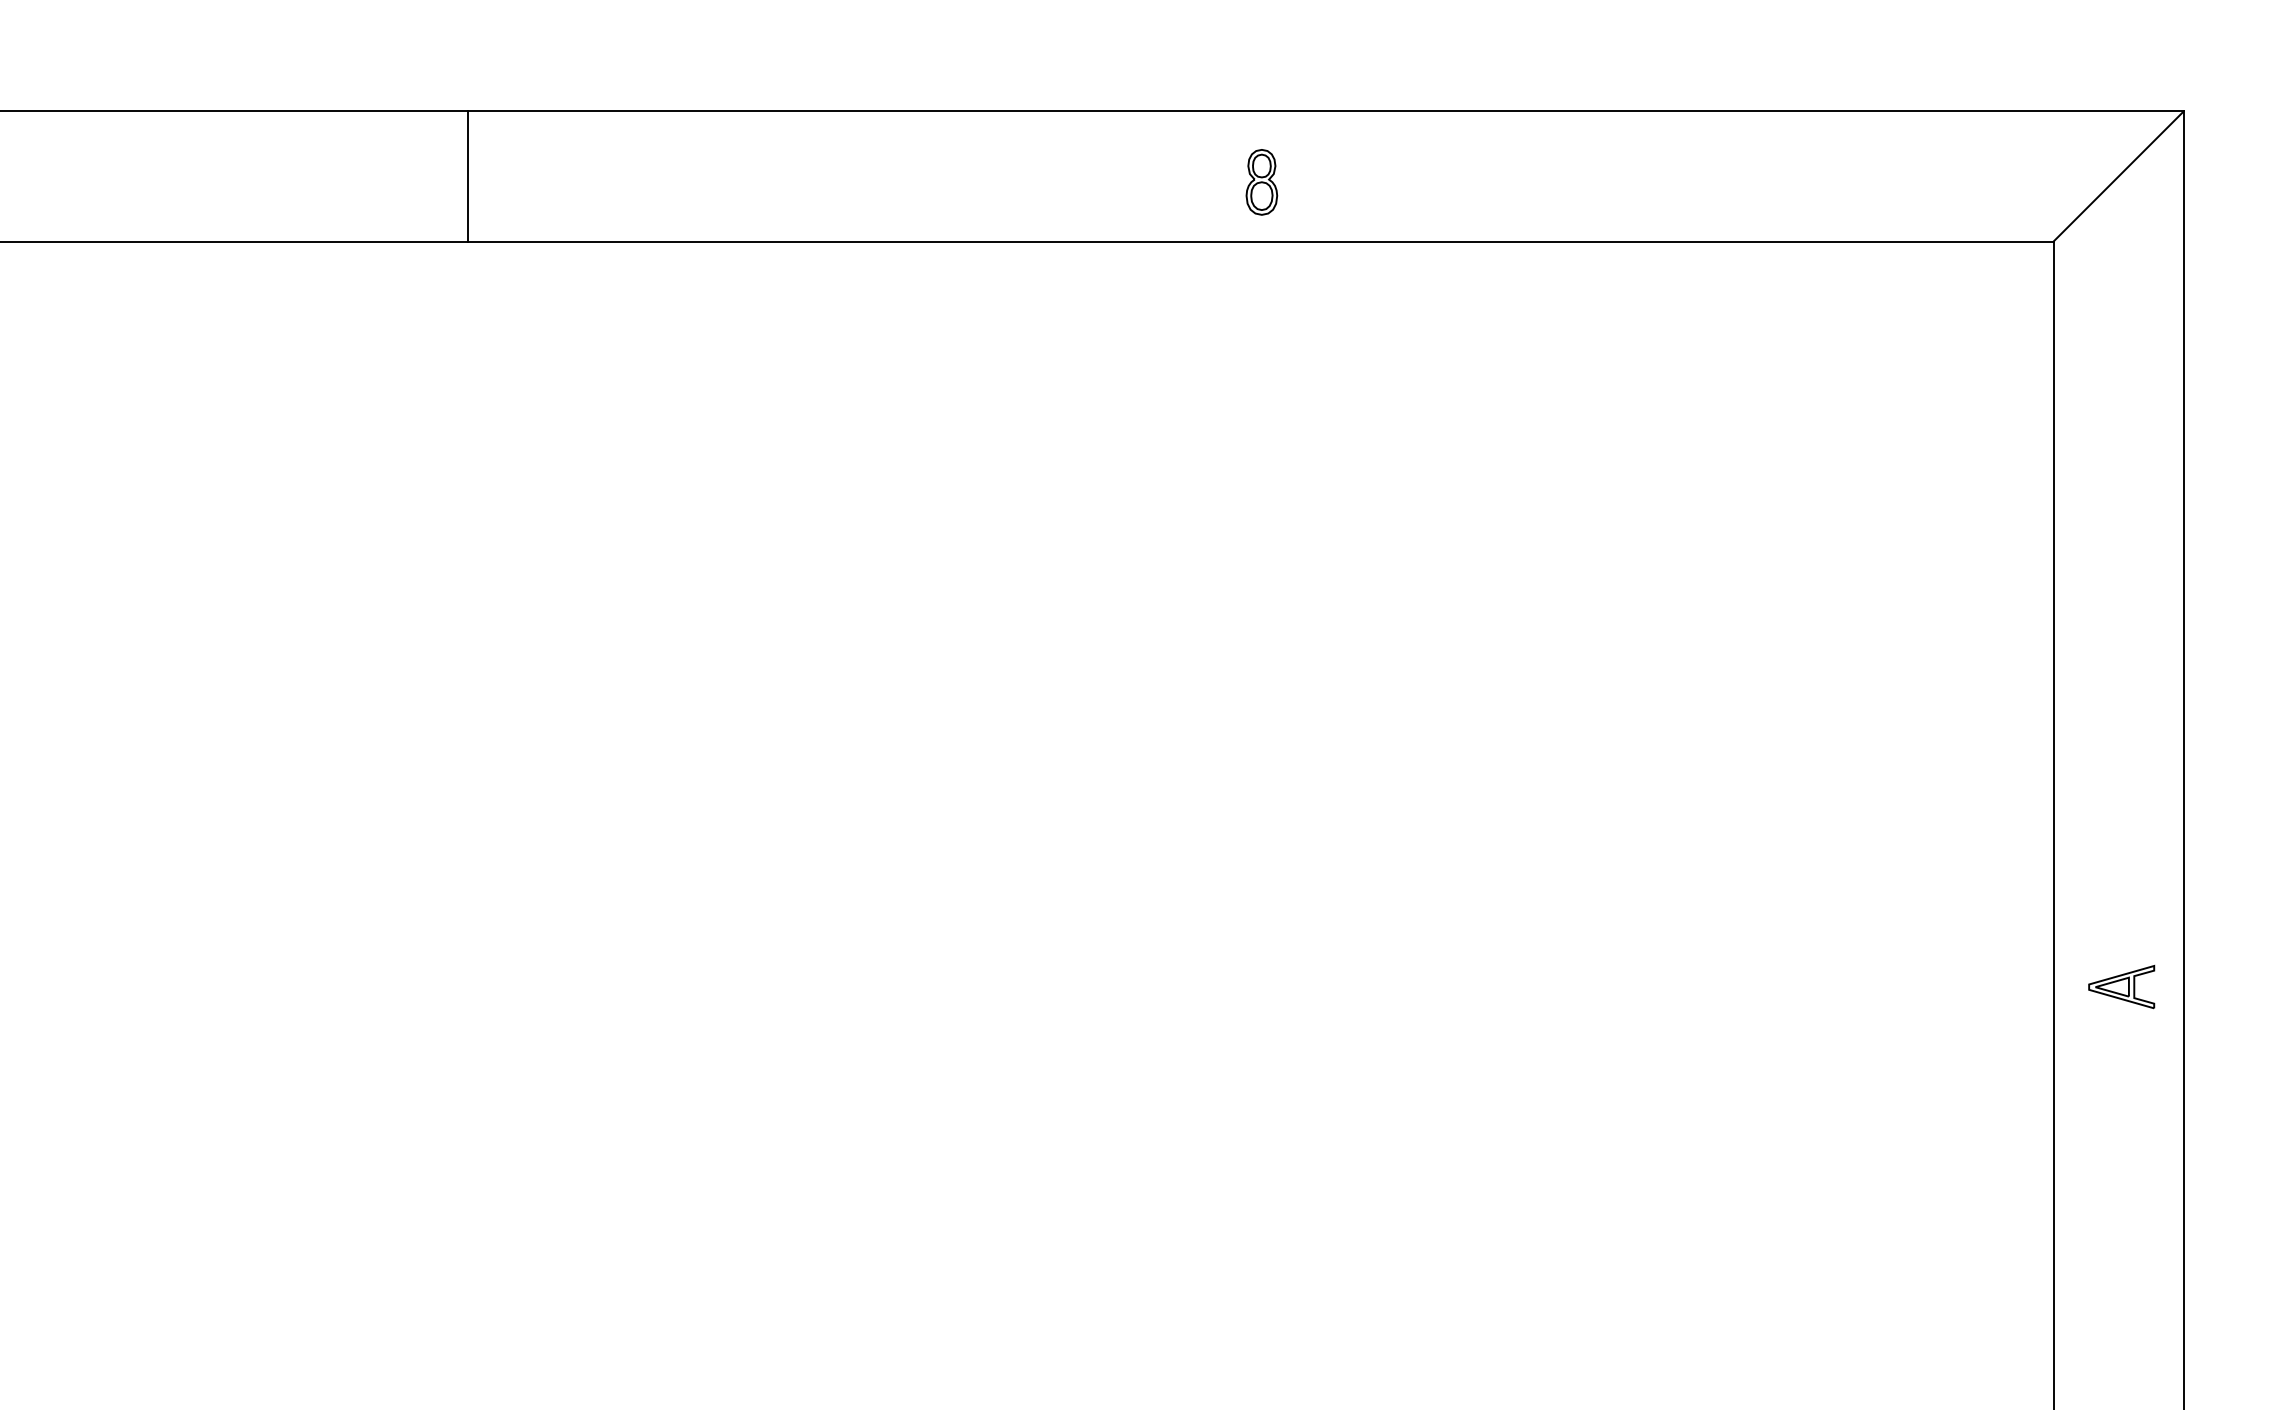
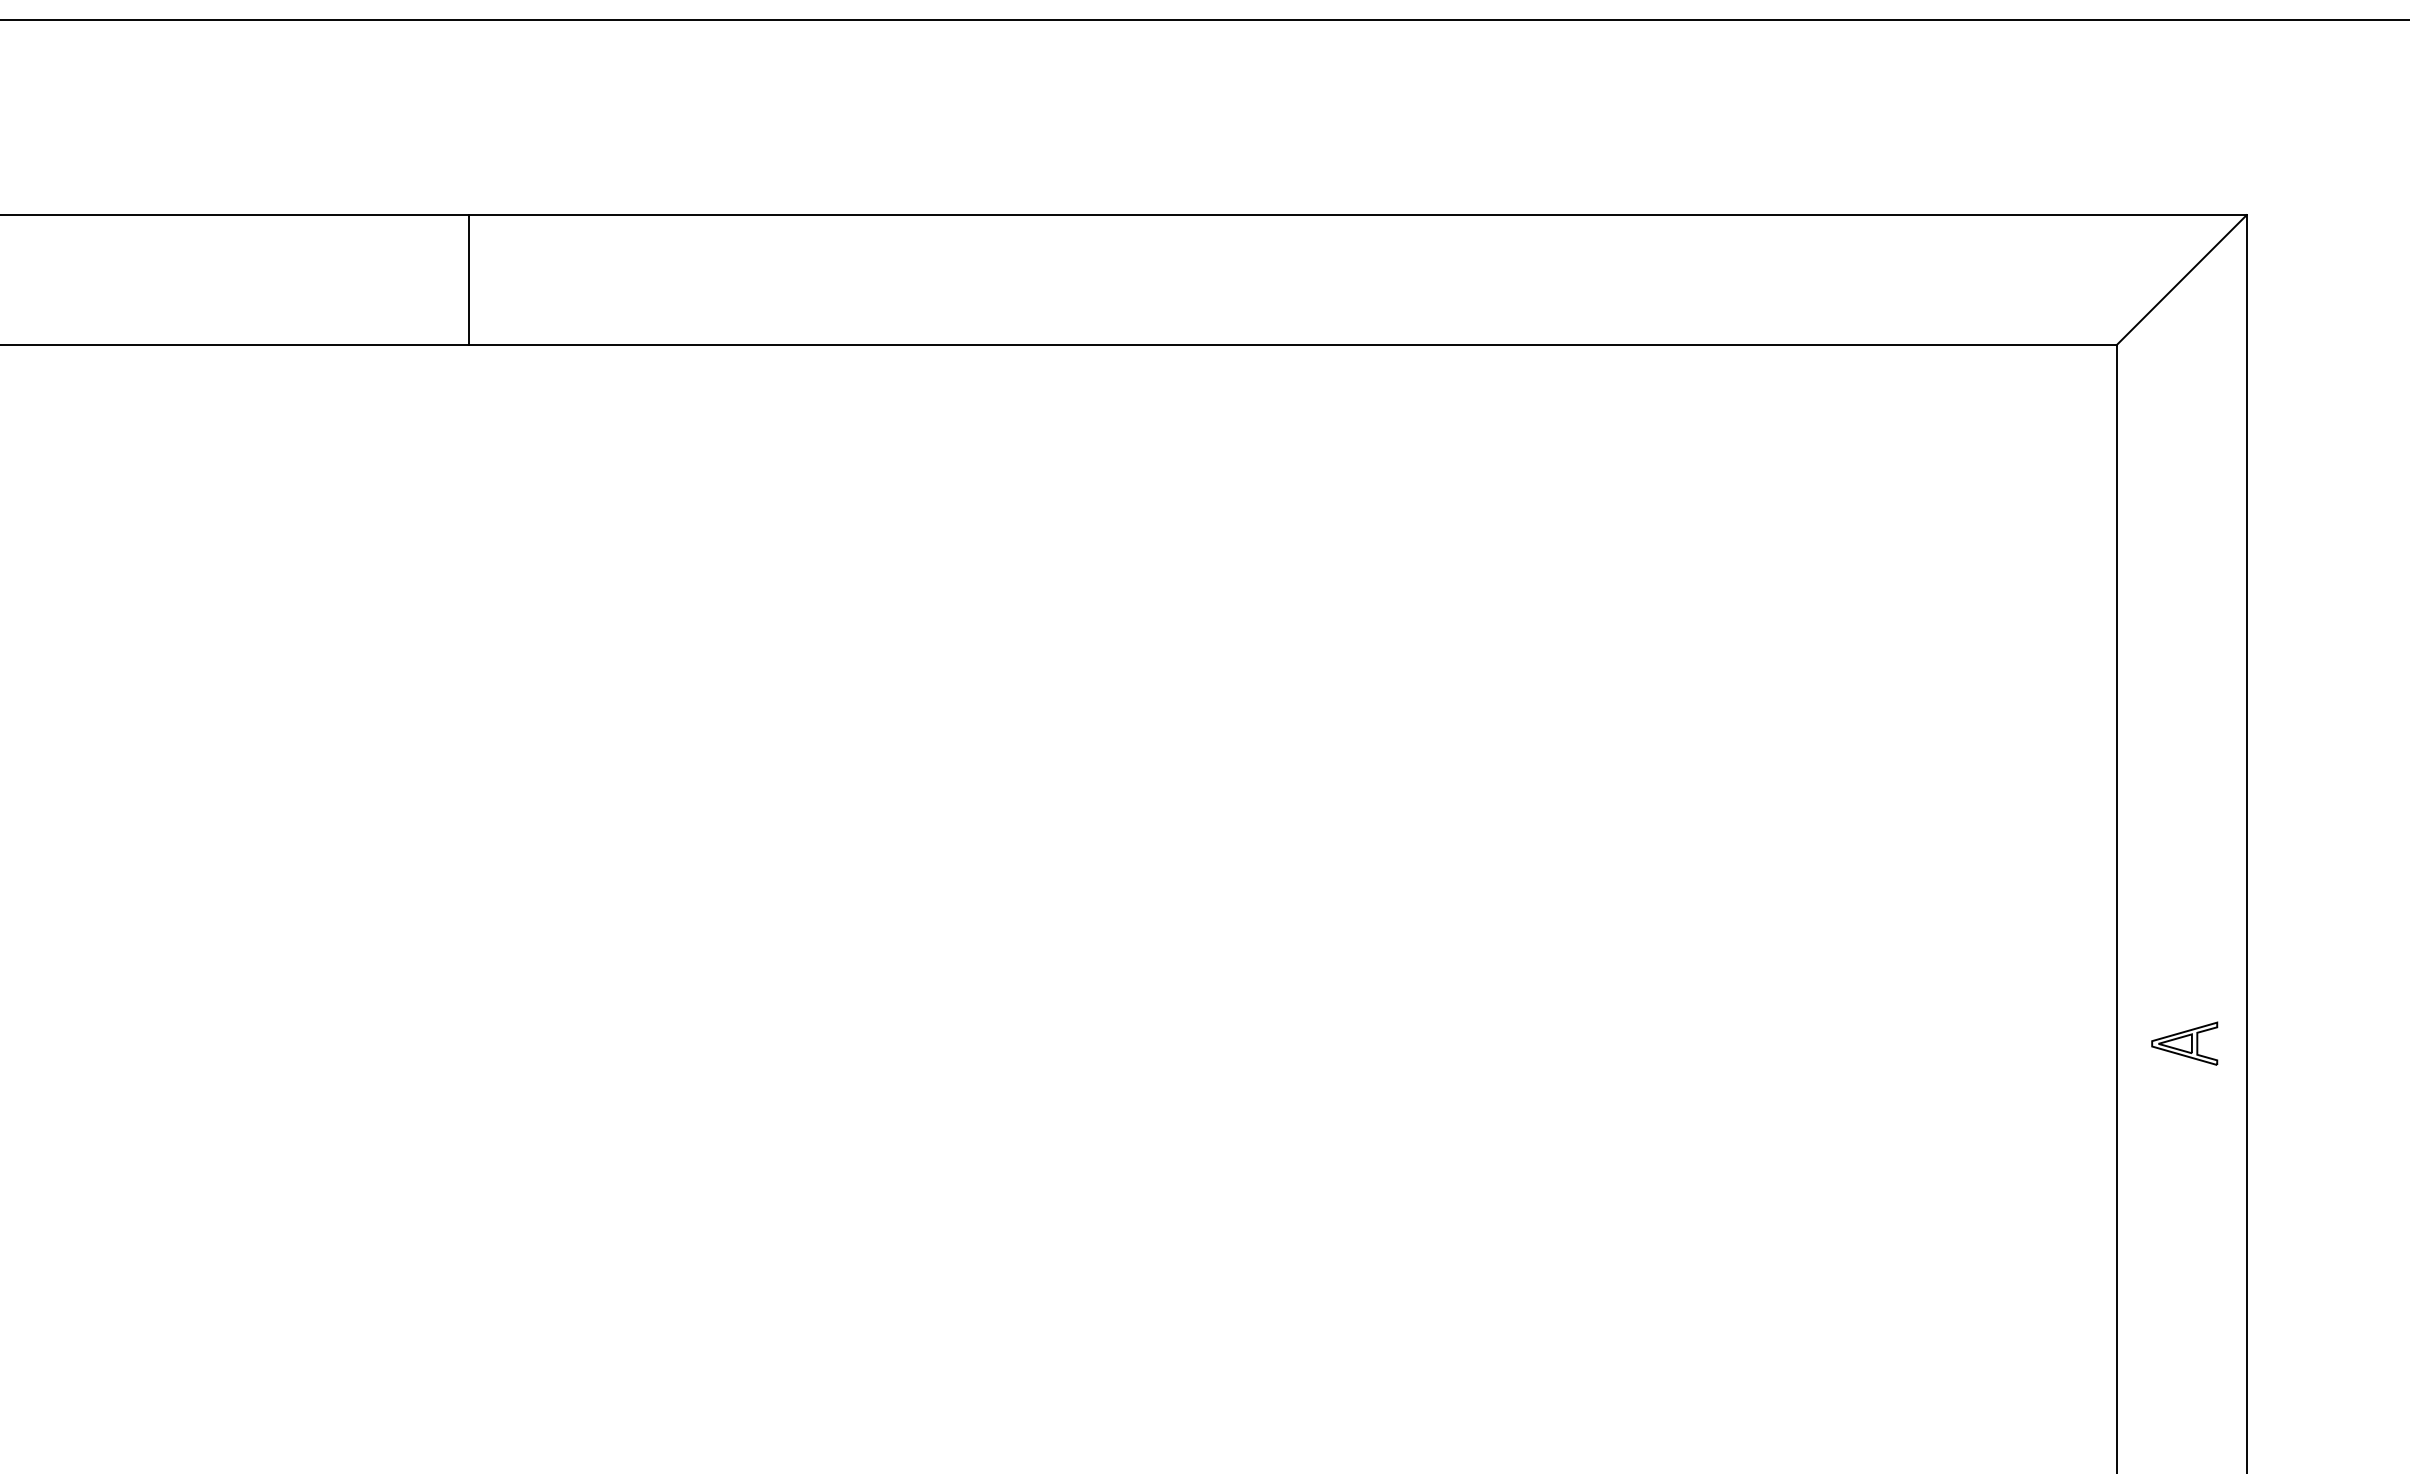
line: (468, 176) -> (469, 280), moved
part: (1261, 181) -> (1324, 285), removed
part: (2121, 986) -> (2184, 1043), moved

